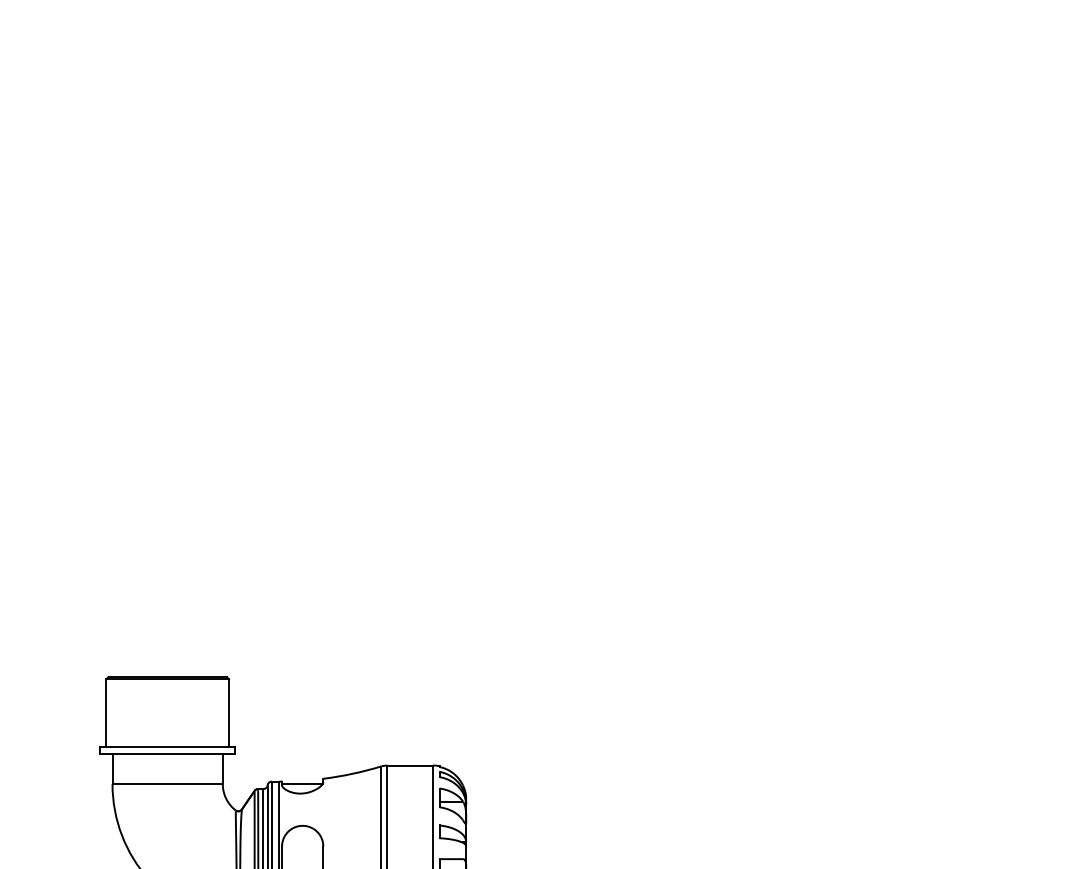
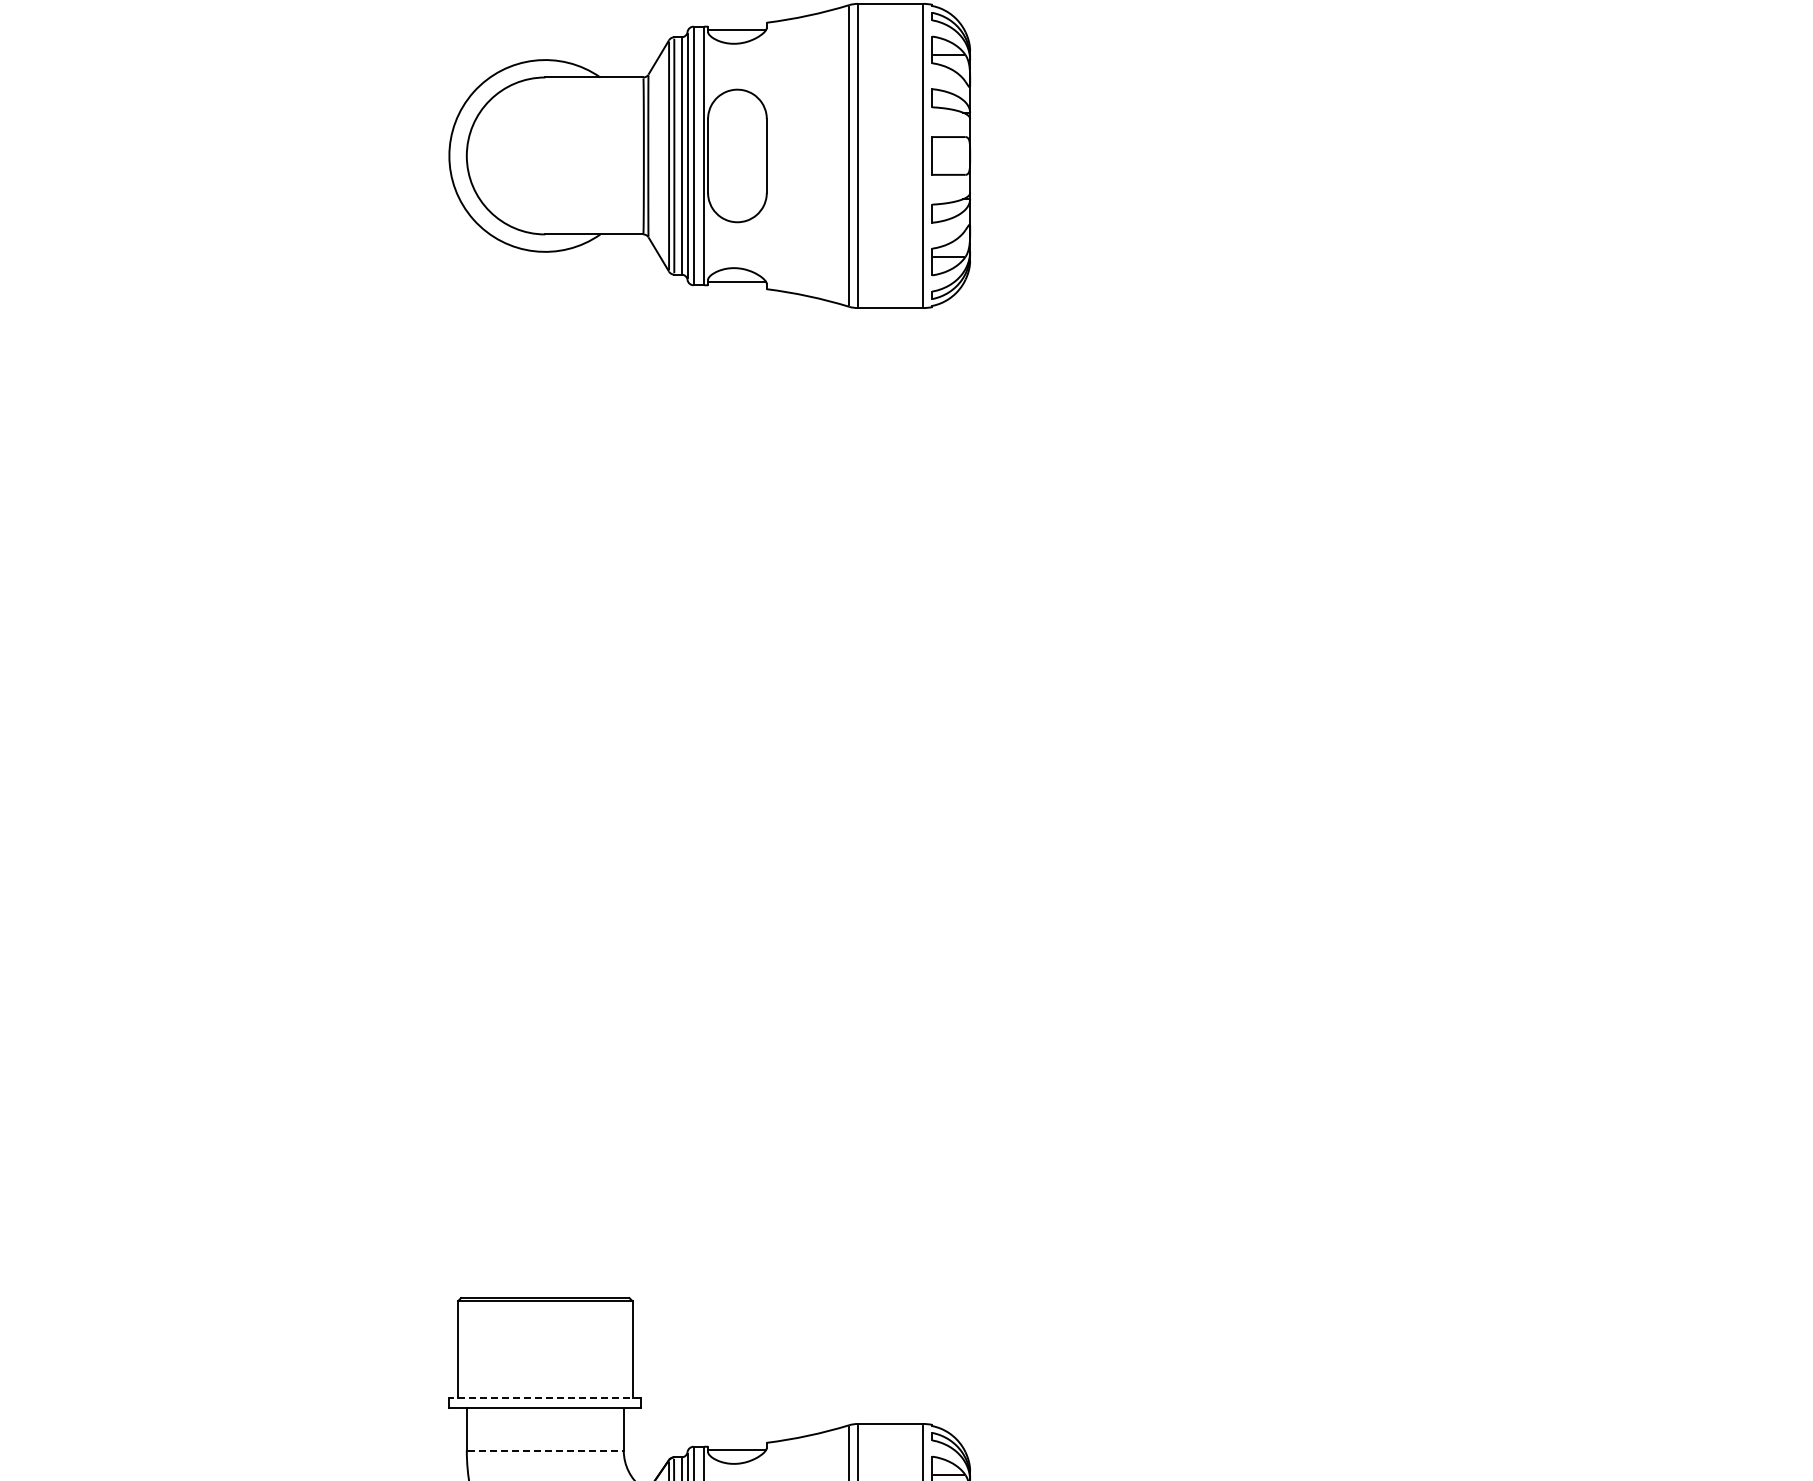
line: (167, 746) -> (545, 1397), solid -> dashed
line: (167, 784) -> (545, 1450), solid -> dashed

